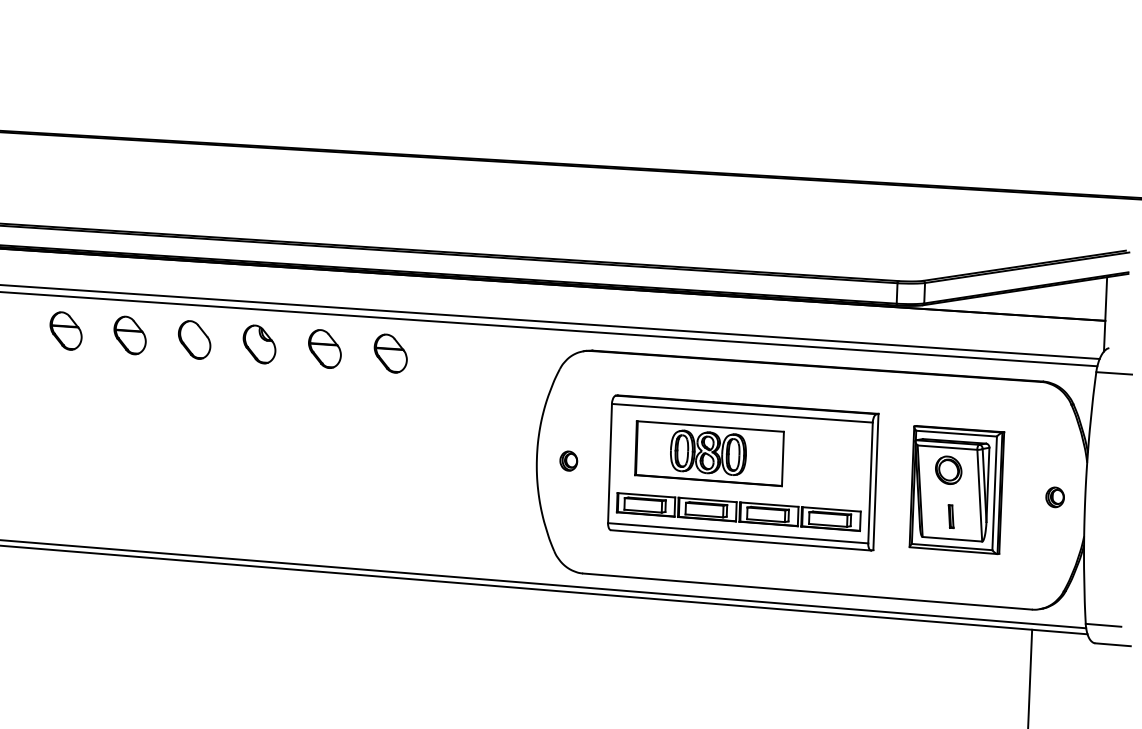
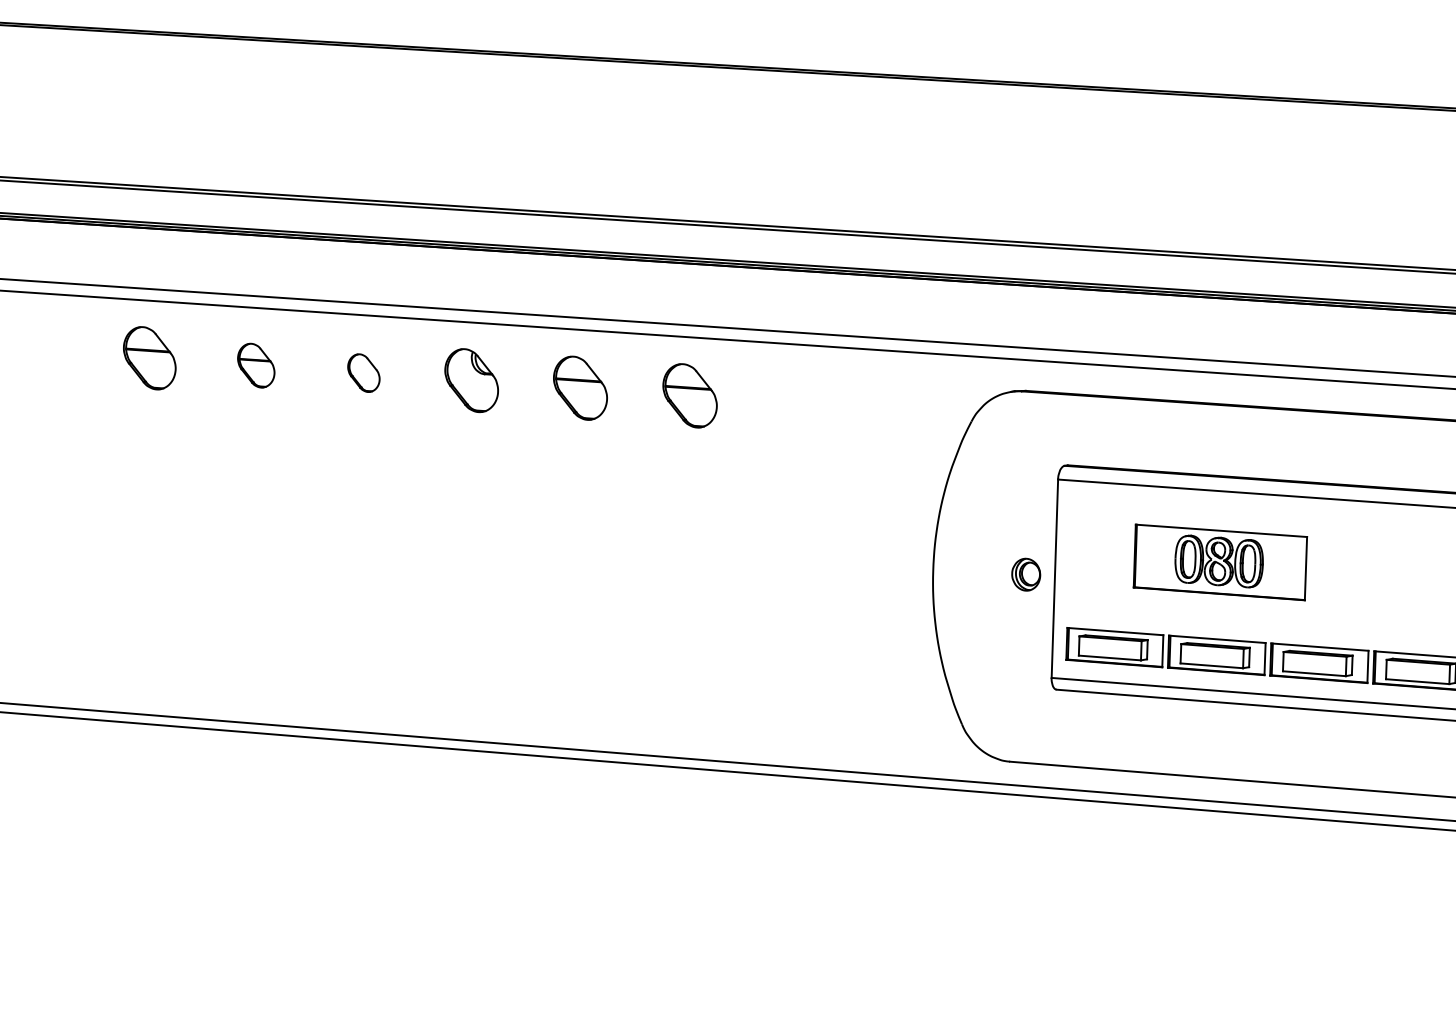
part: (129, 335) -> (255, 365), size x0.7
part: (194, 339) -> (363, 372), size x0.6
part: (709, 453) -> (1220, 562), size x0.7
part: (568, 460) -> (1025, 573), moved

